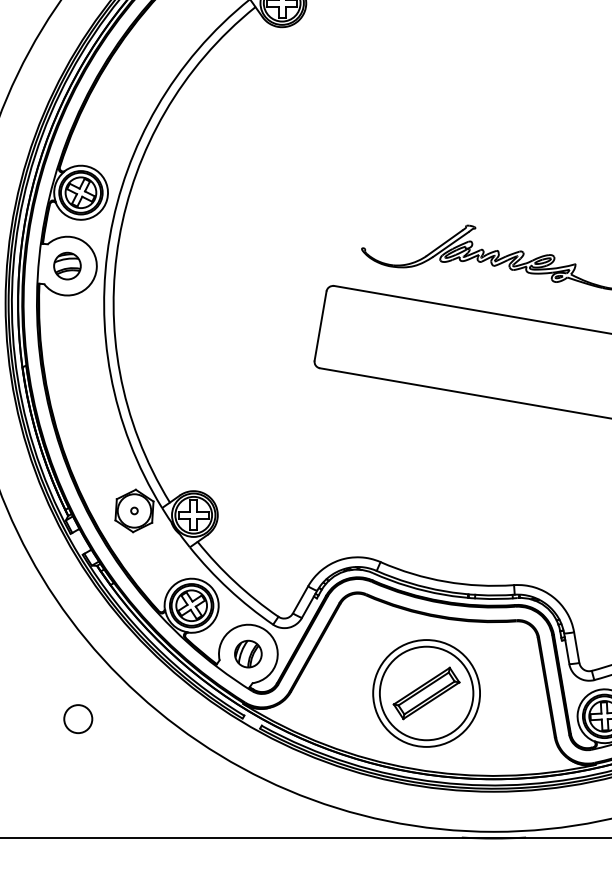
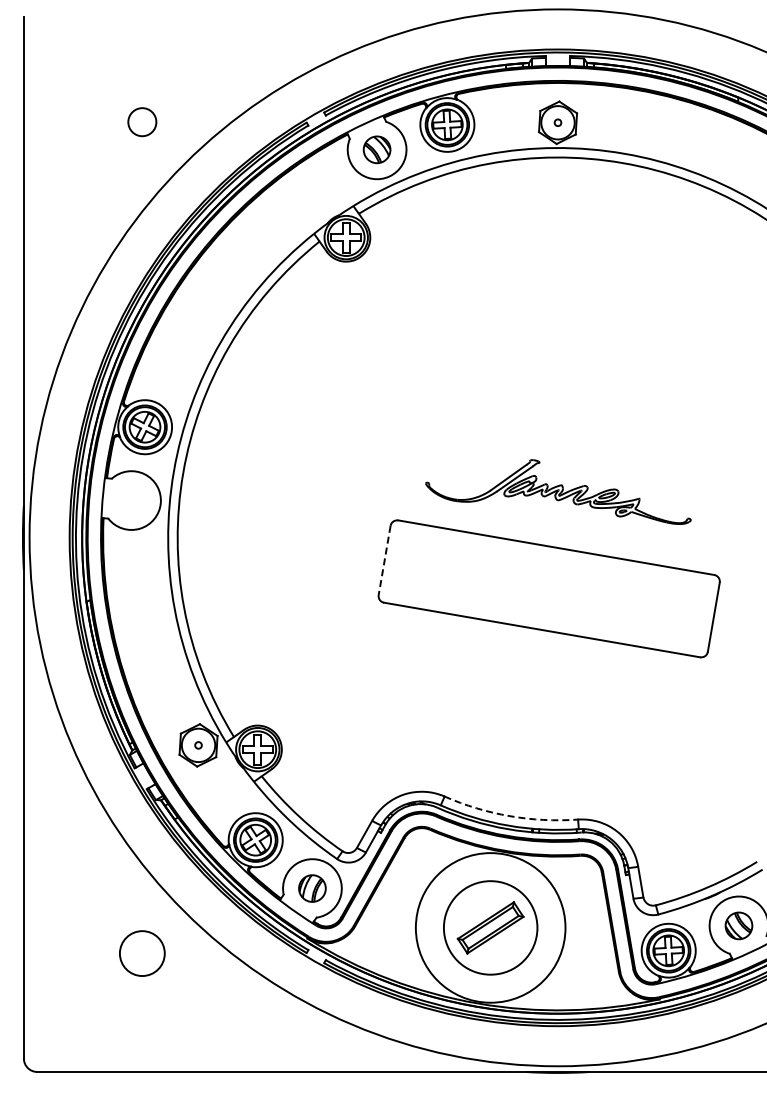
part: (67, 266) -> (131, 500), removed
line: (320, 326) -> (384, 560), solid -> dashed
arc: (445, 582) -> (509, 816), solid -> dashed
circle: (426, 693) -> (490, 927), size x1.4
circle: (78, 719) -> (142, 953), size x1.6

